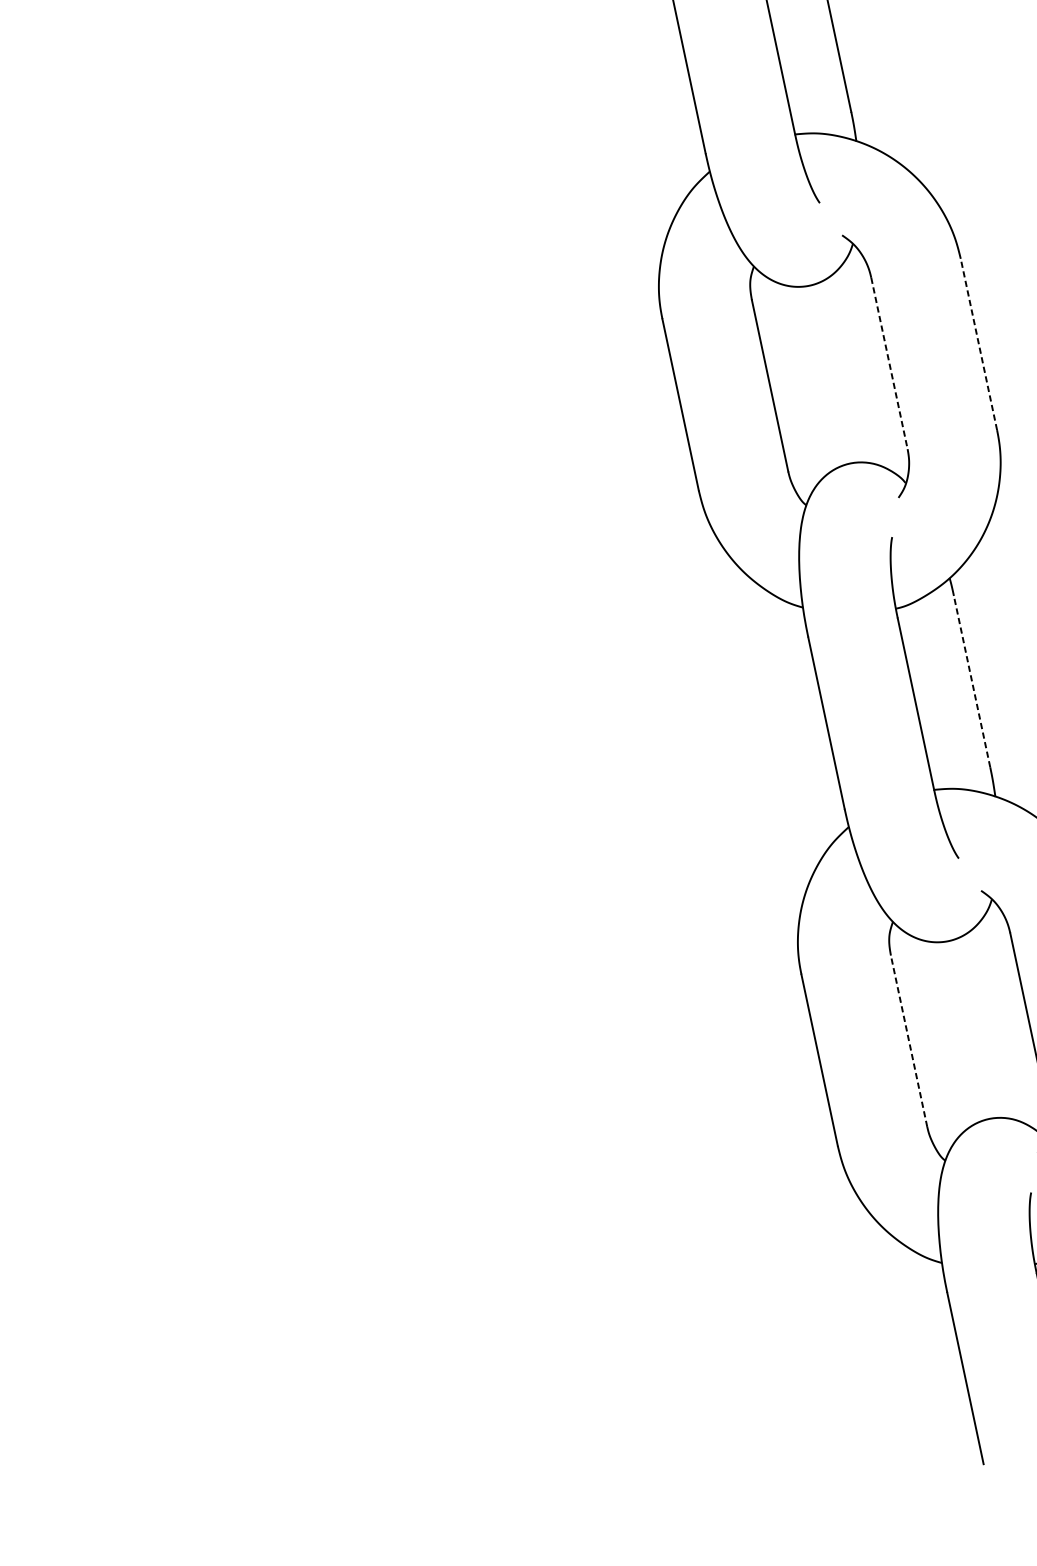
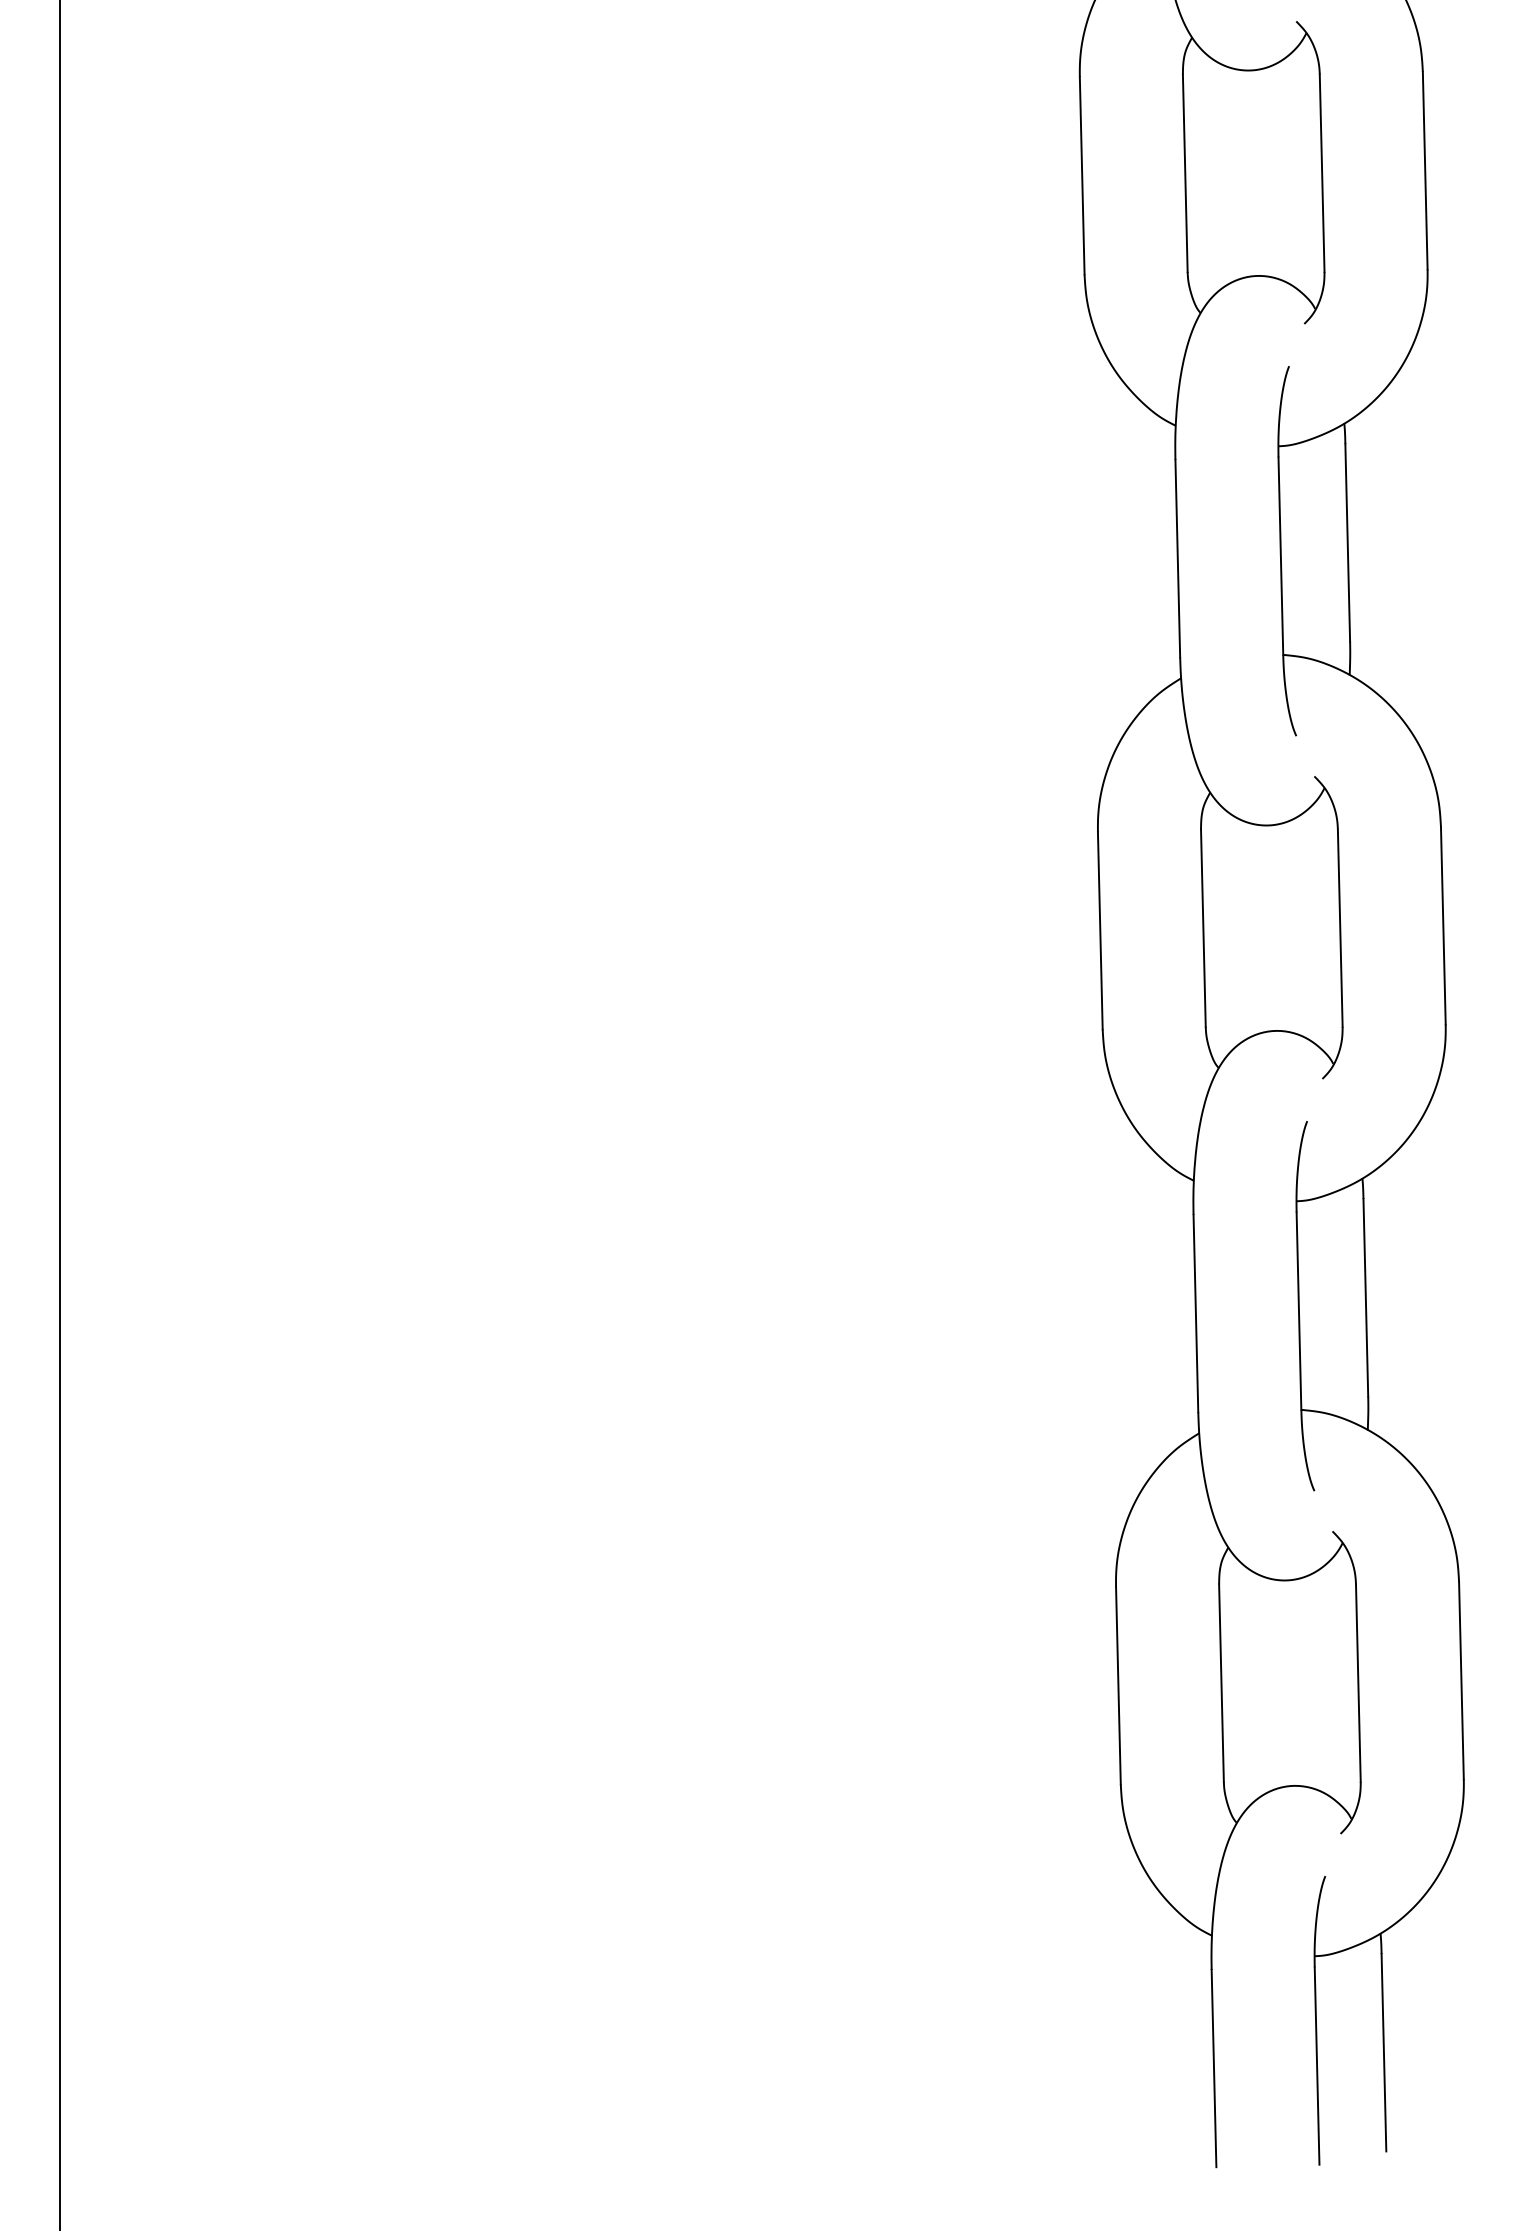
line: (979, 344) -> (1443, 925), dashed -> solid
line: (889, 363) -> (1340, 928), dashed -> solid
line: (971, 681) -> (1365, 1297), dashed -> solid
line: (909, 1041) -> (1221, 1683), dashed -> solid

